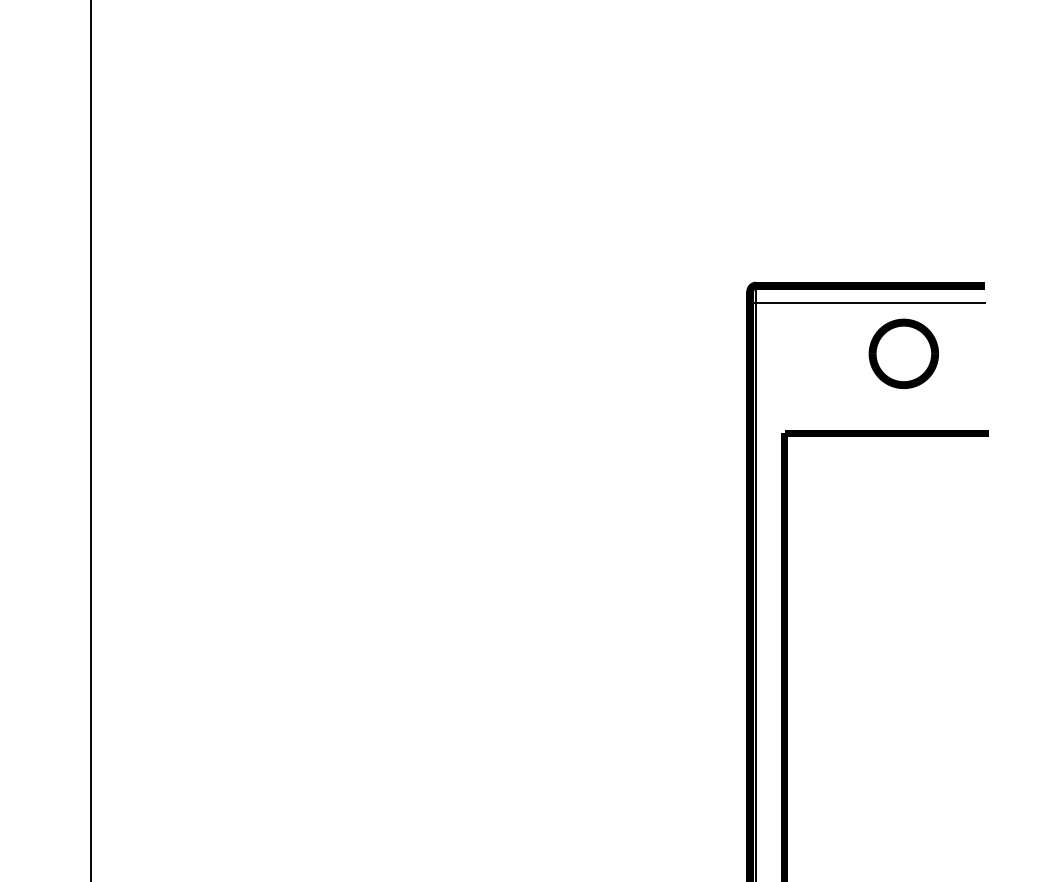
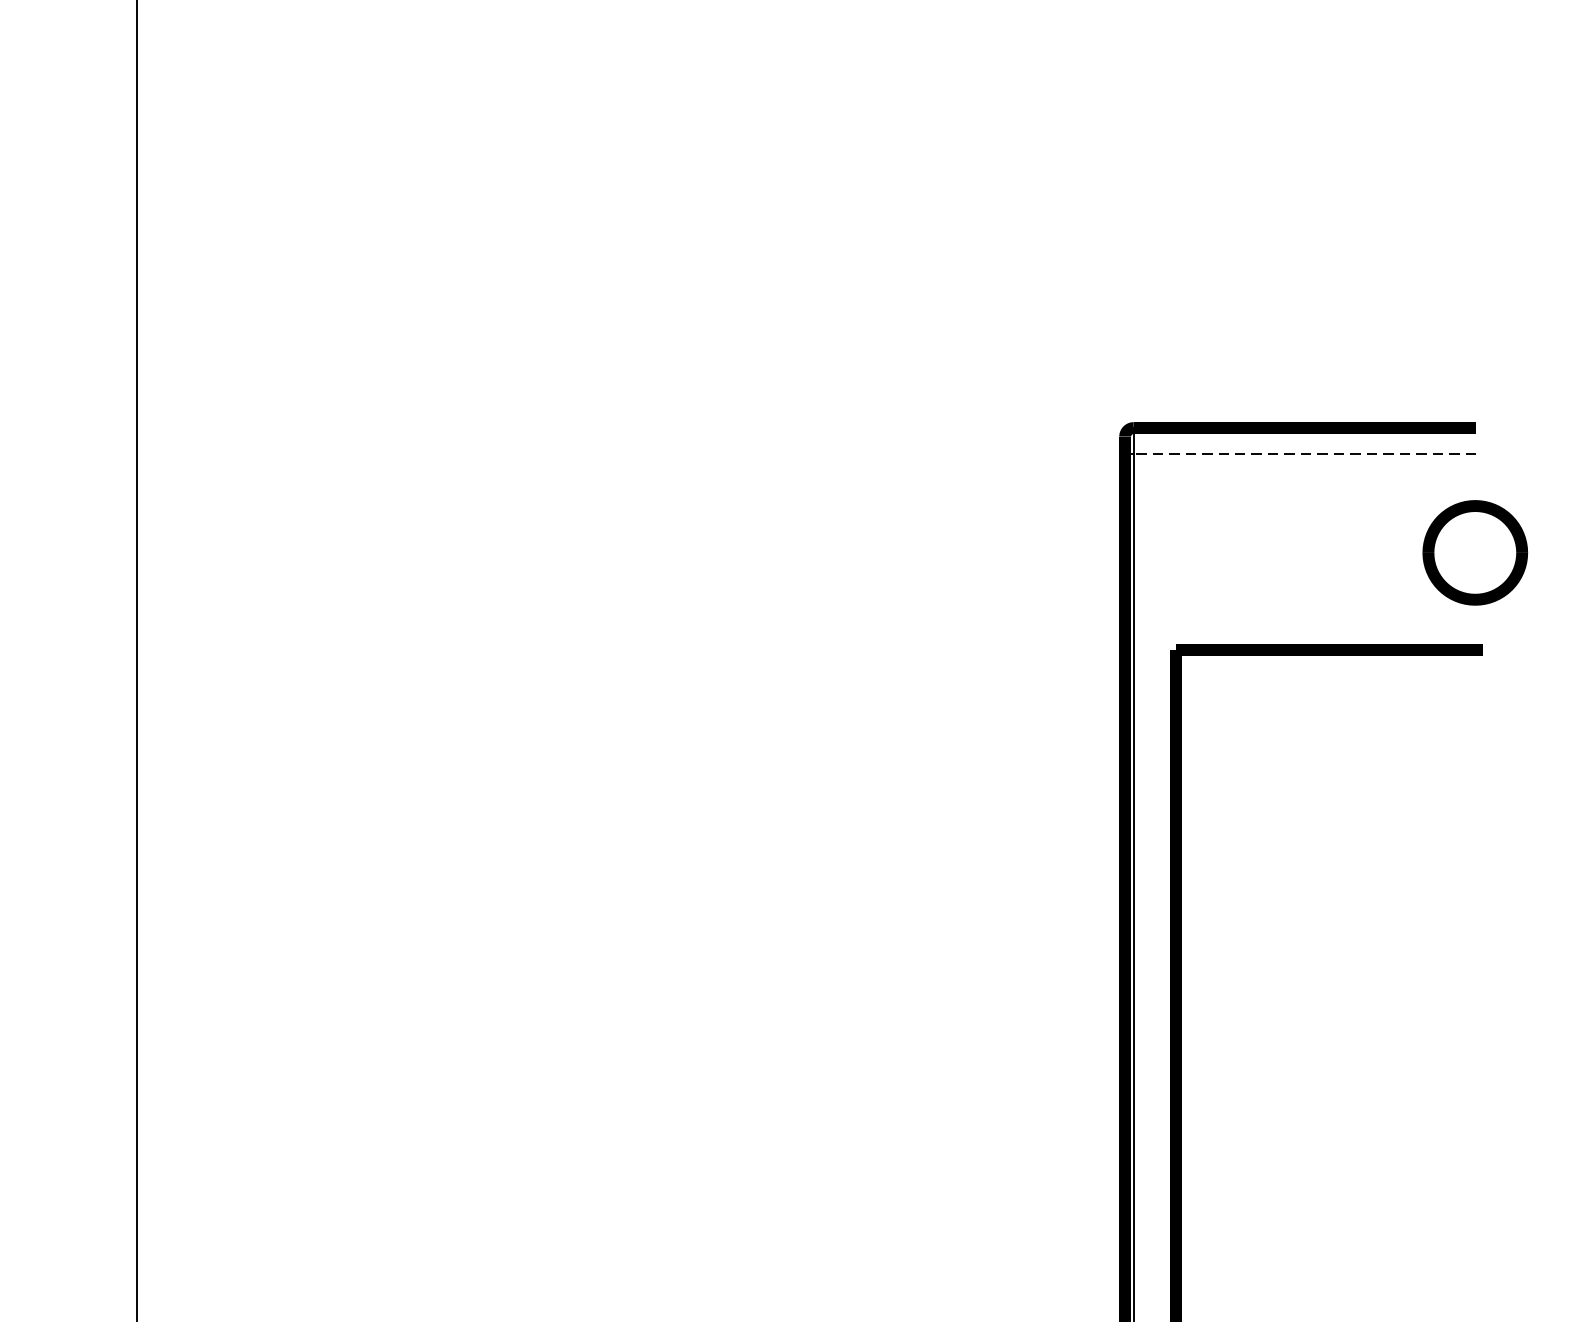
line: (869, 302) -> (1303, 453), solid -> dashed
part: (903, 353) -> (1474, 552), moved

